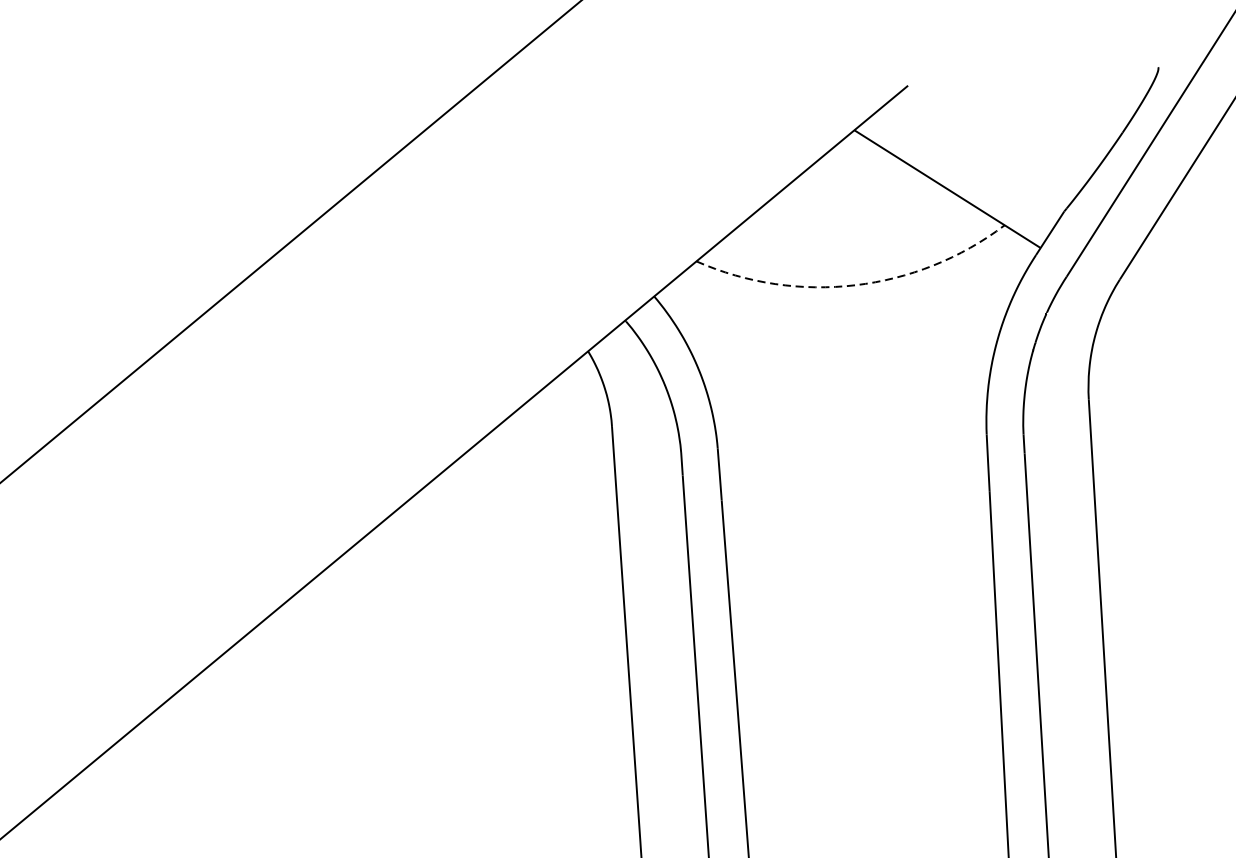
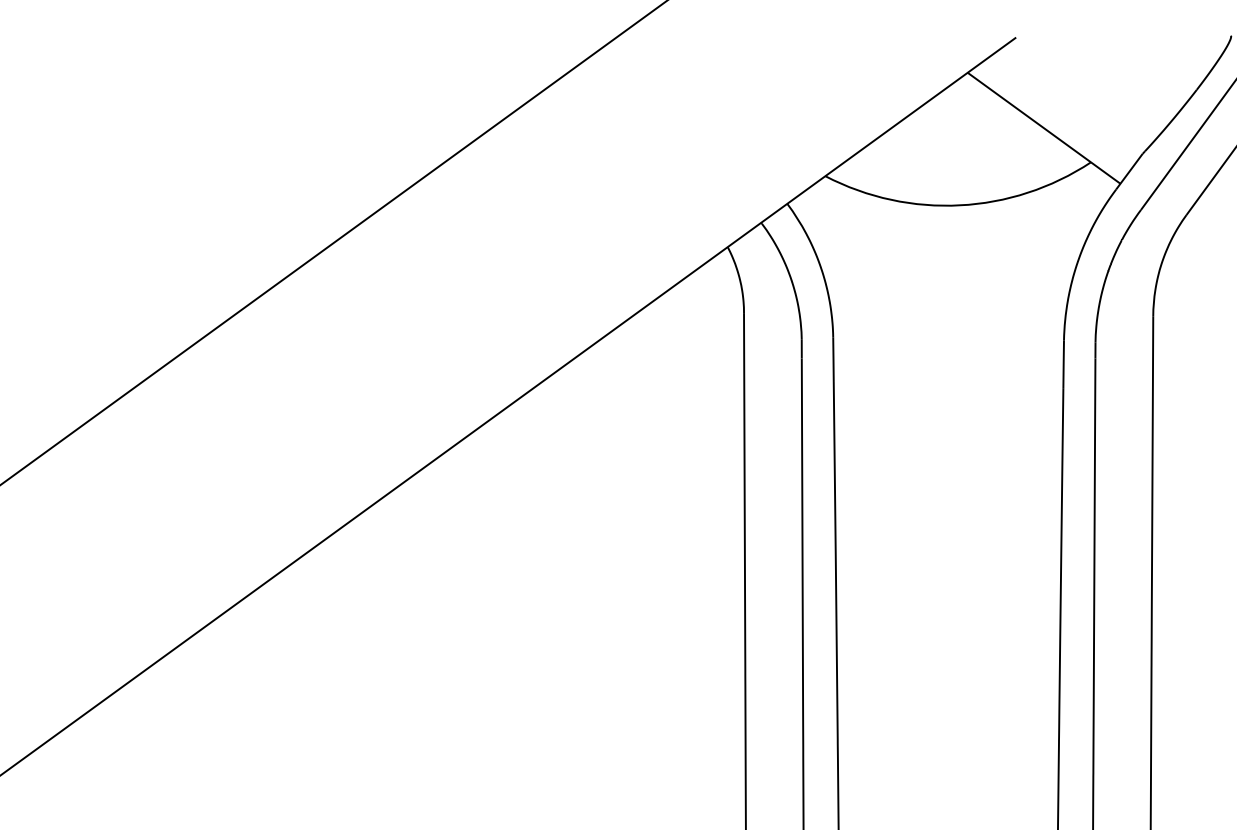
arc: (856, 285) -> (960, 205), dashed -> solid

